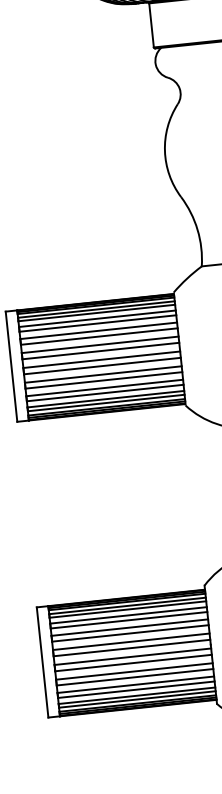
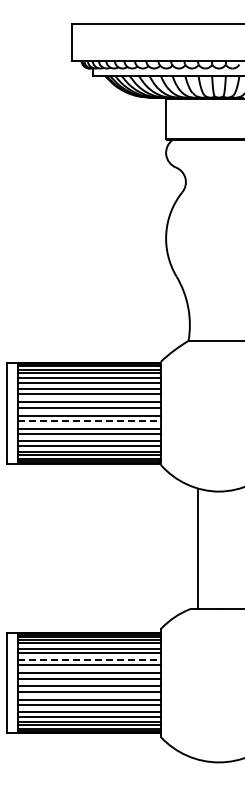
line: (102, 366) -> (89, 421), solid -> dashed
line: (129, 627) -> (89, 659), solid -> dashed

